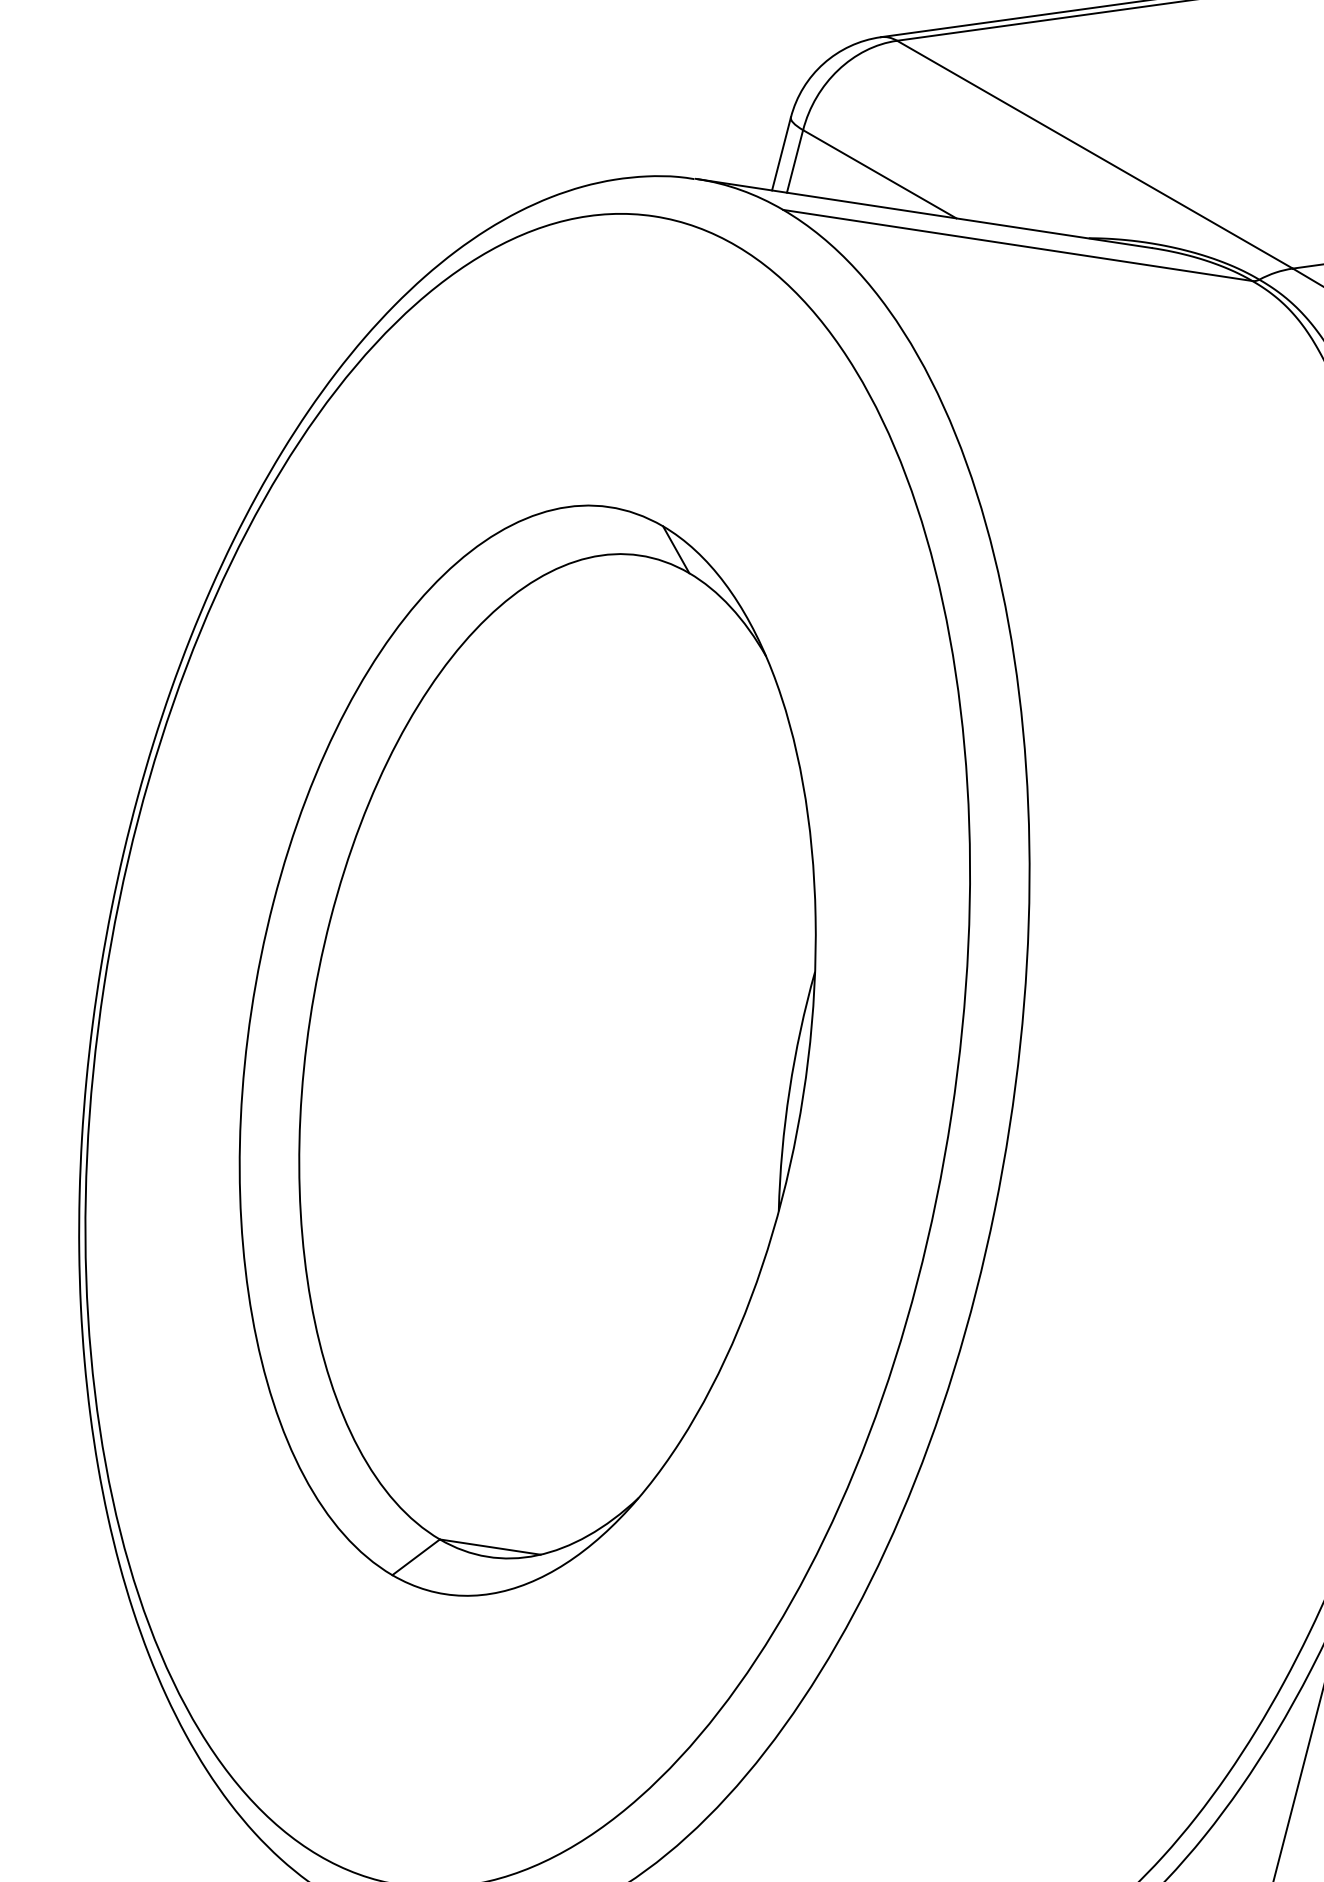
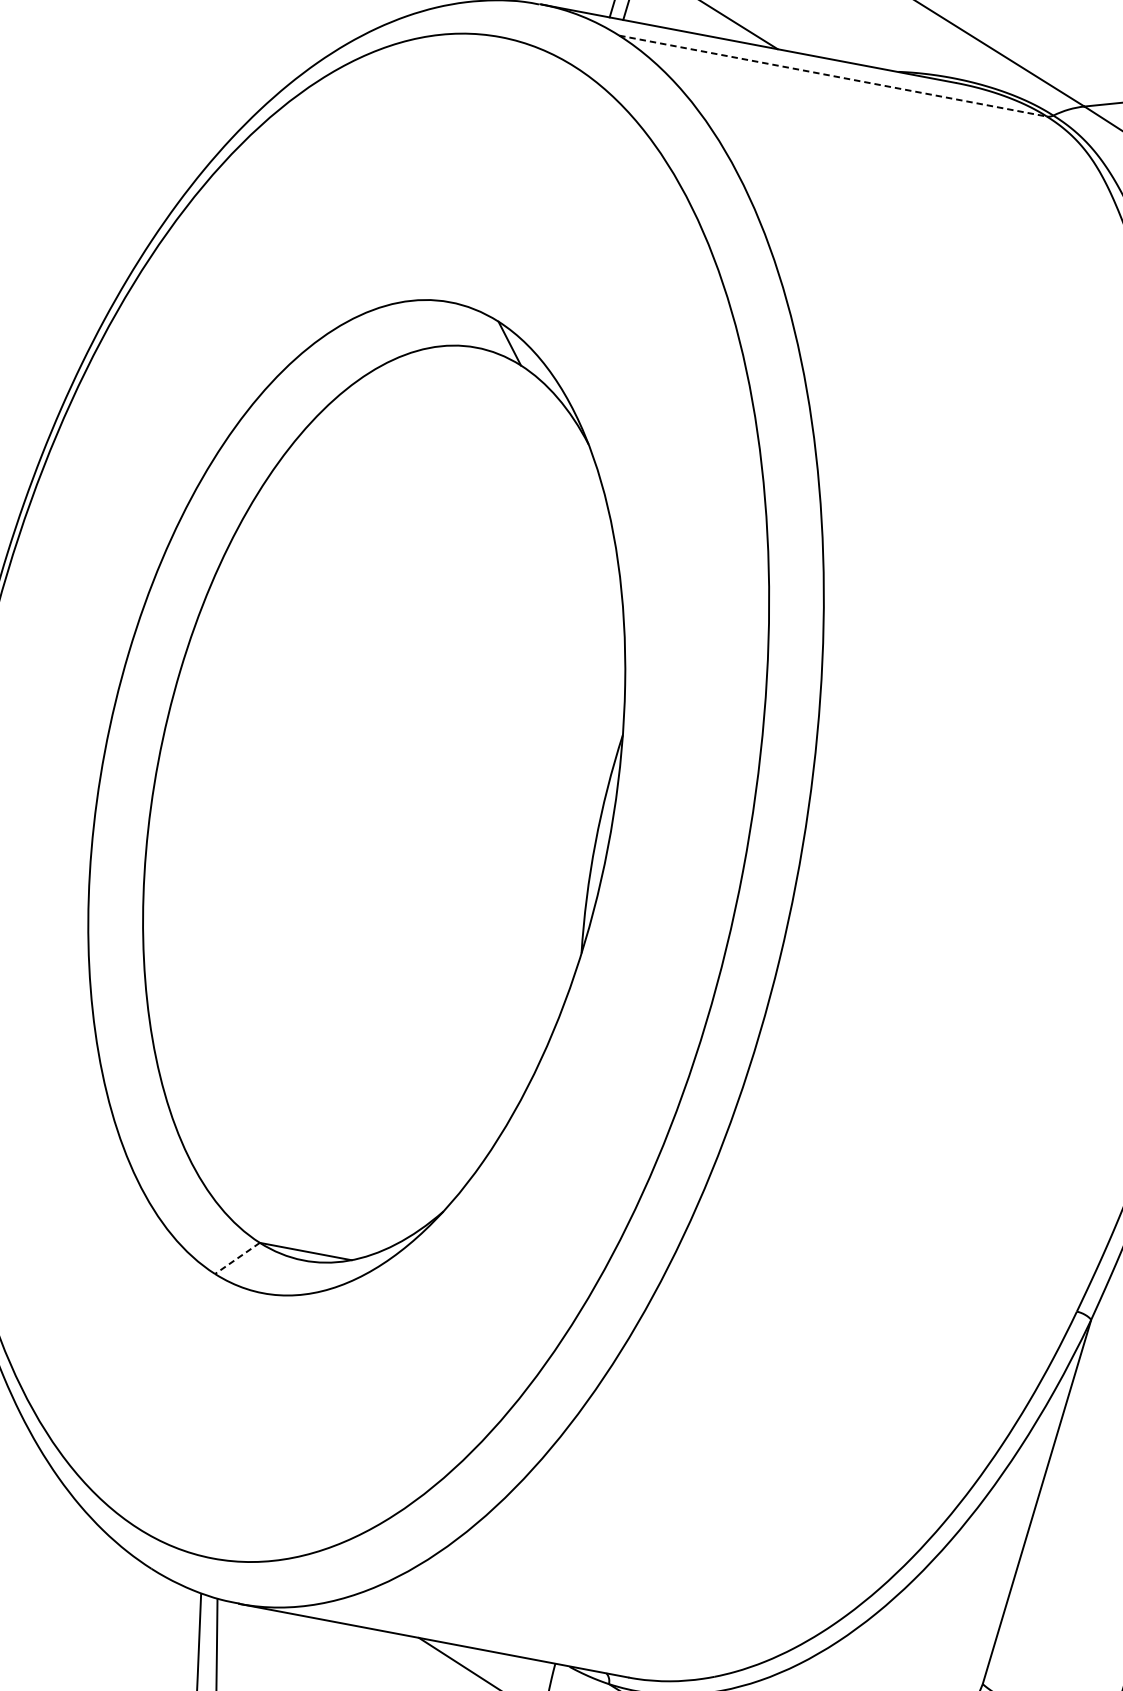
line: (1018, 245) -> (833, 76), solid -> dashed
line: (416, 1557) -> (237, 1258), solid -> dashed

